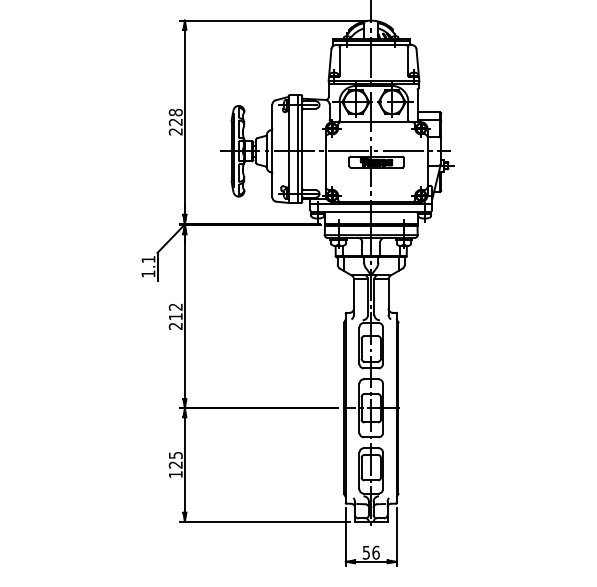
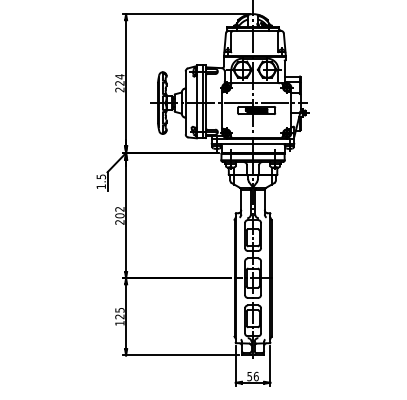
text: (175, 112) -> (119, 76), 228 -> 224
text: (148, 259) -> (101, 176), 1.1 -> 1.5
text: (175, 316) -> (119, 215), 212 -> 202

